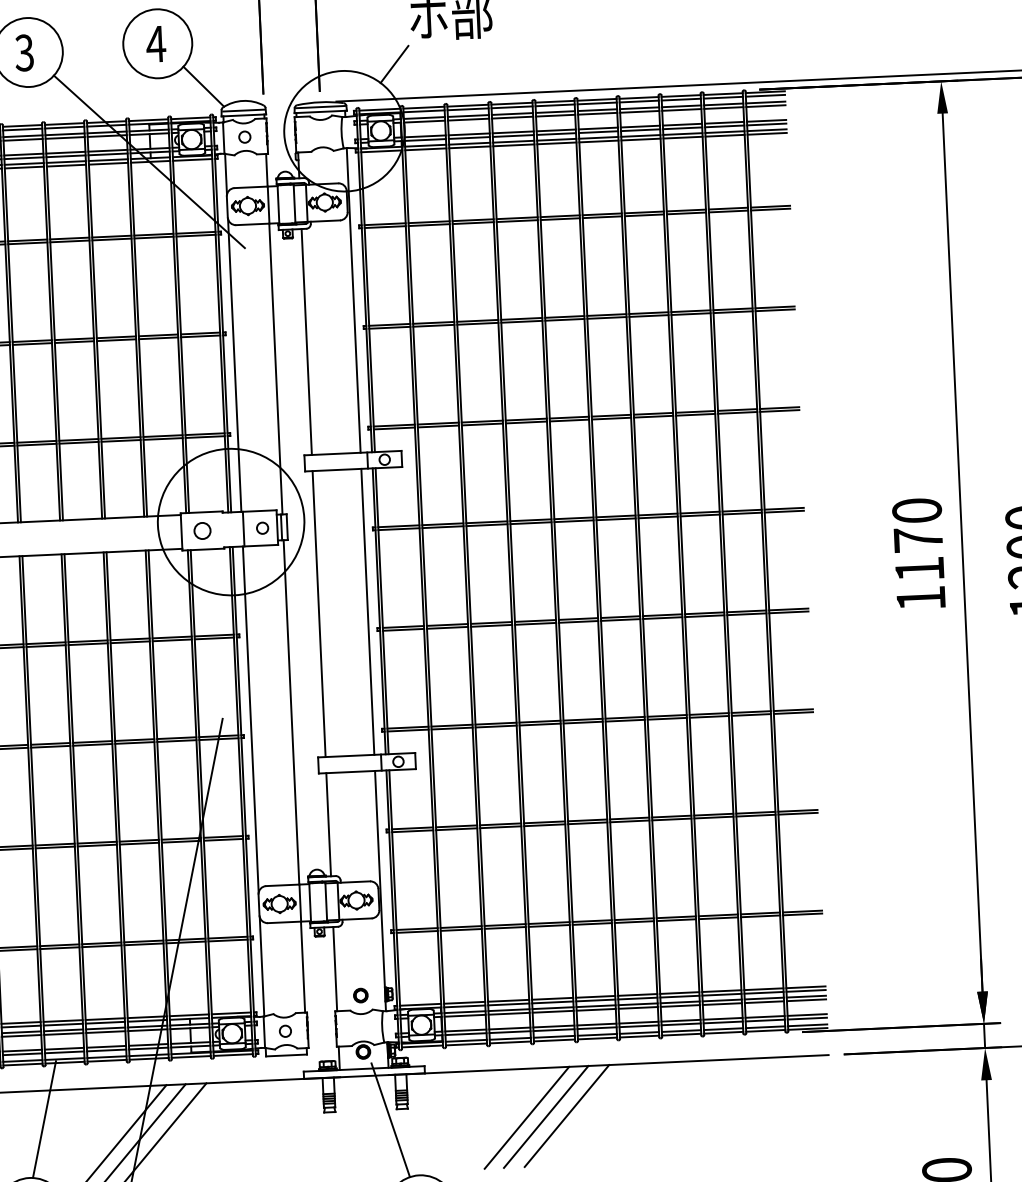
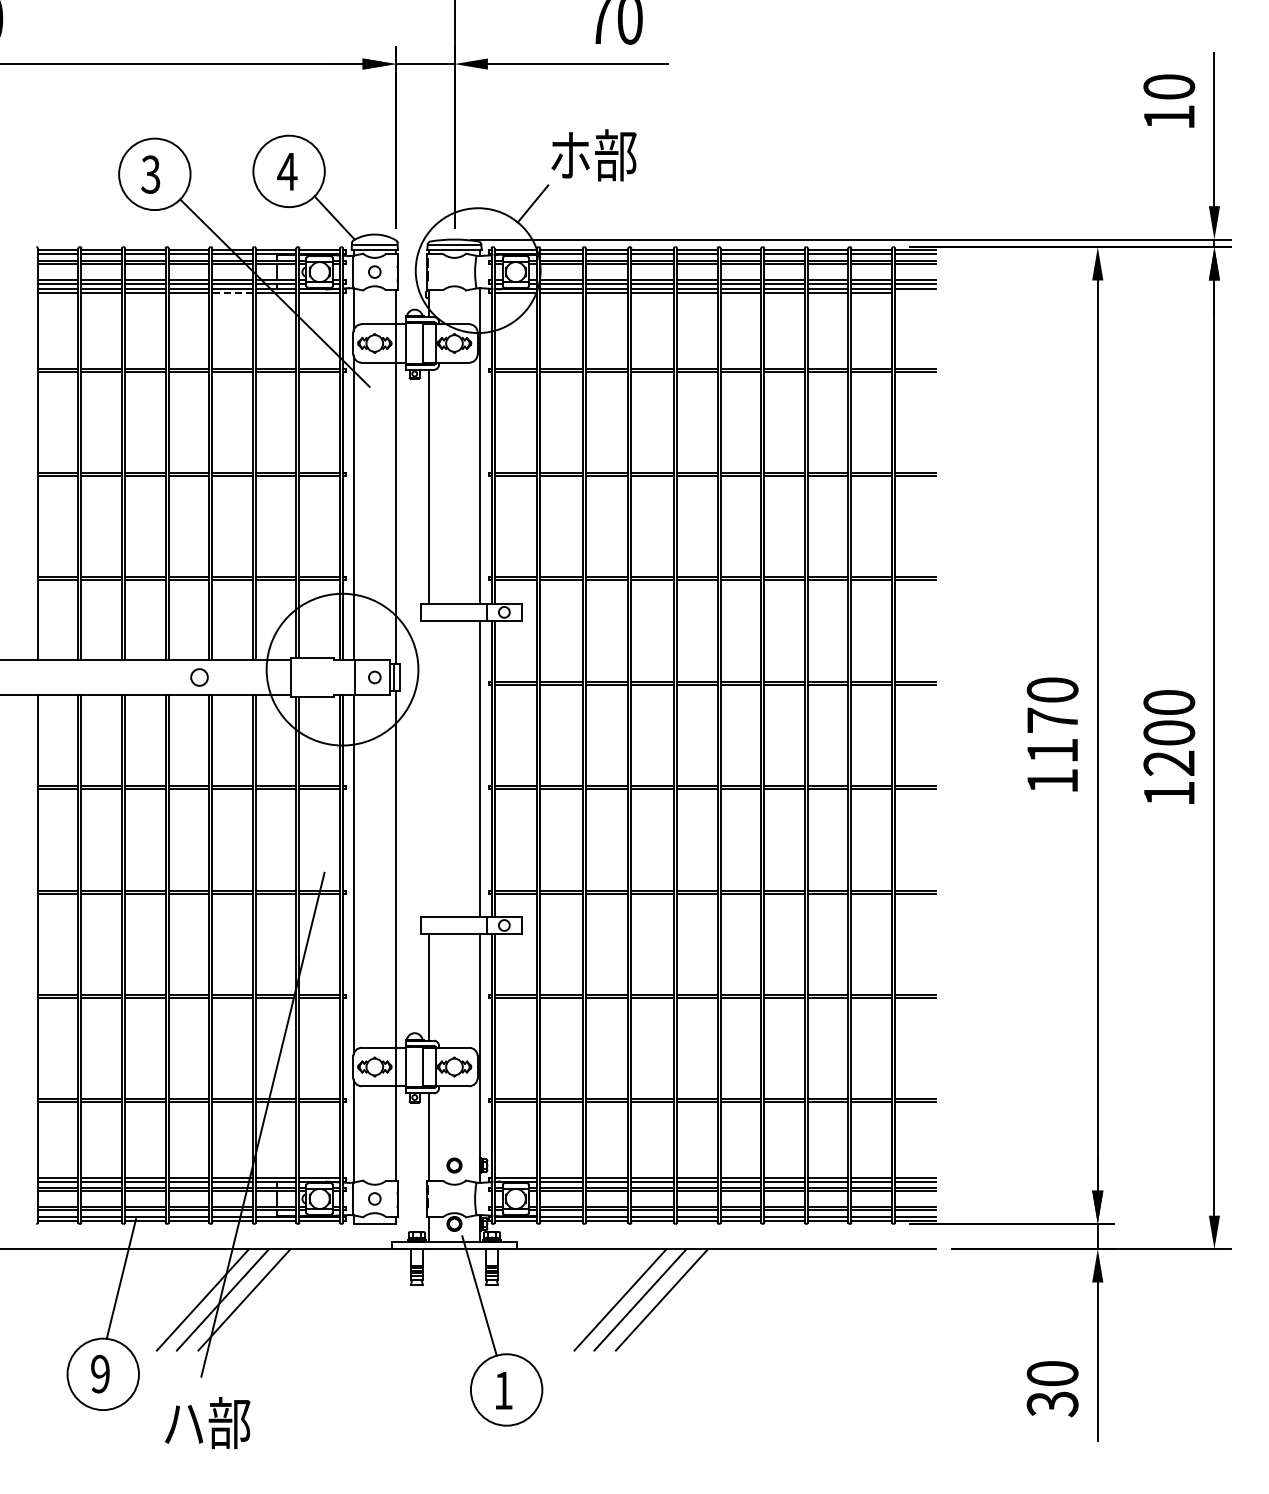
line: (766, 134) -> (914, 293), removed
line: (108, 164) -> (232, 293), solid -> dashed
circle: (202, 530) -> (199, 677), moved
line: (319, 613) -> (429, 768), removed

